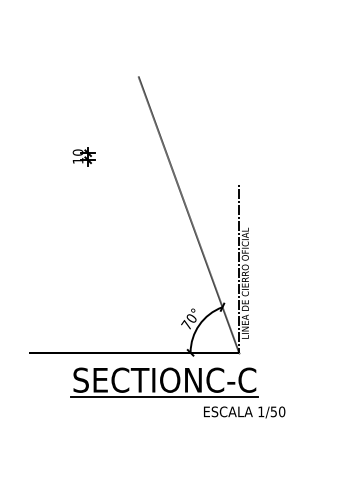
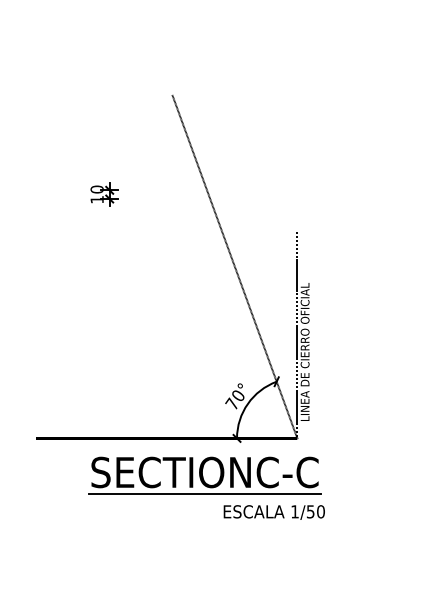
text: (244, 412) -> (274, 512), moved

